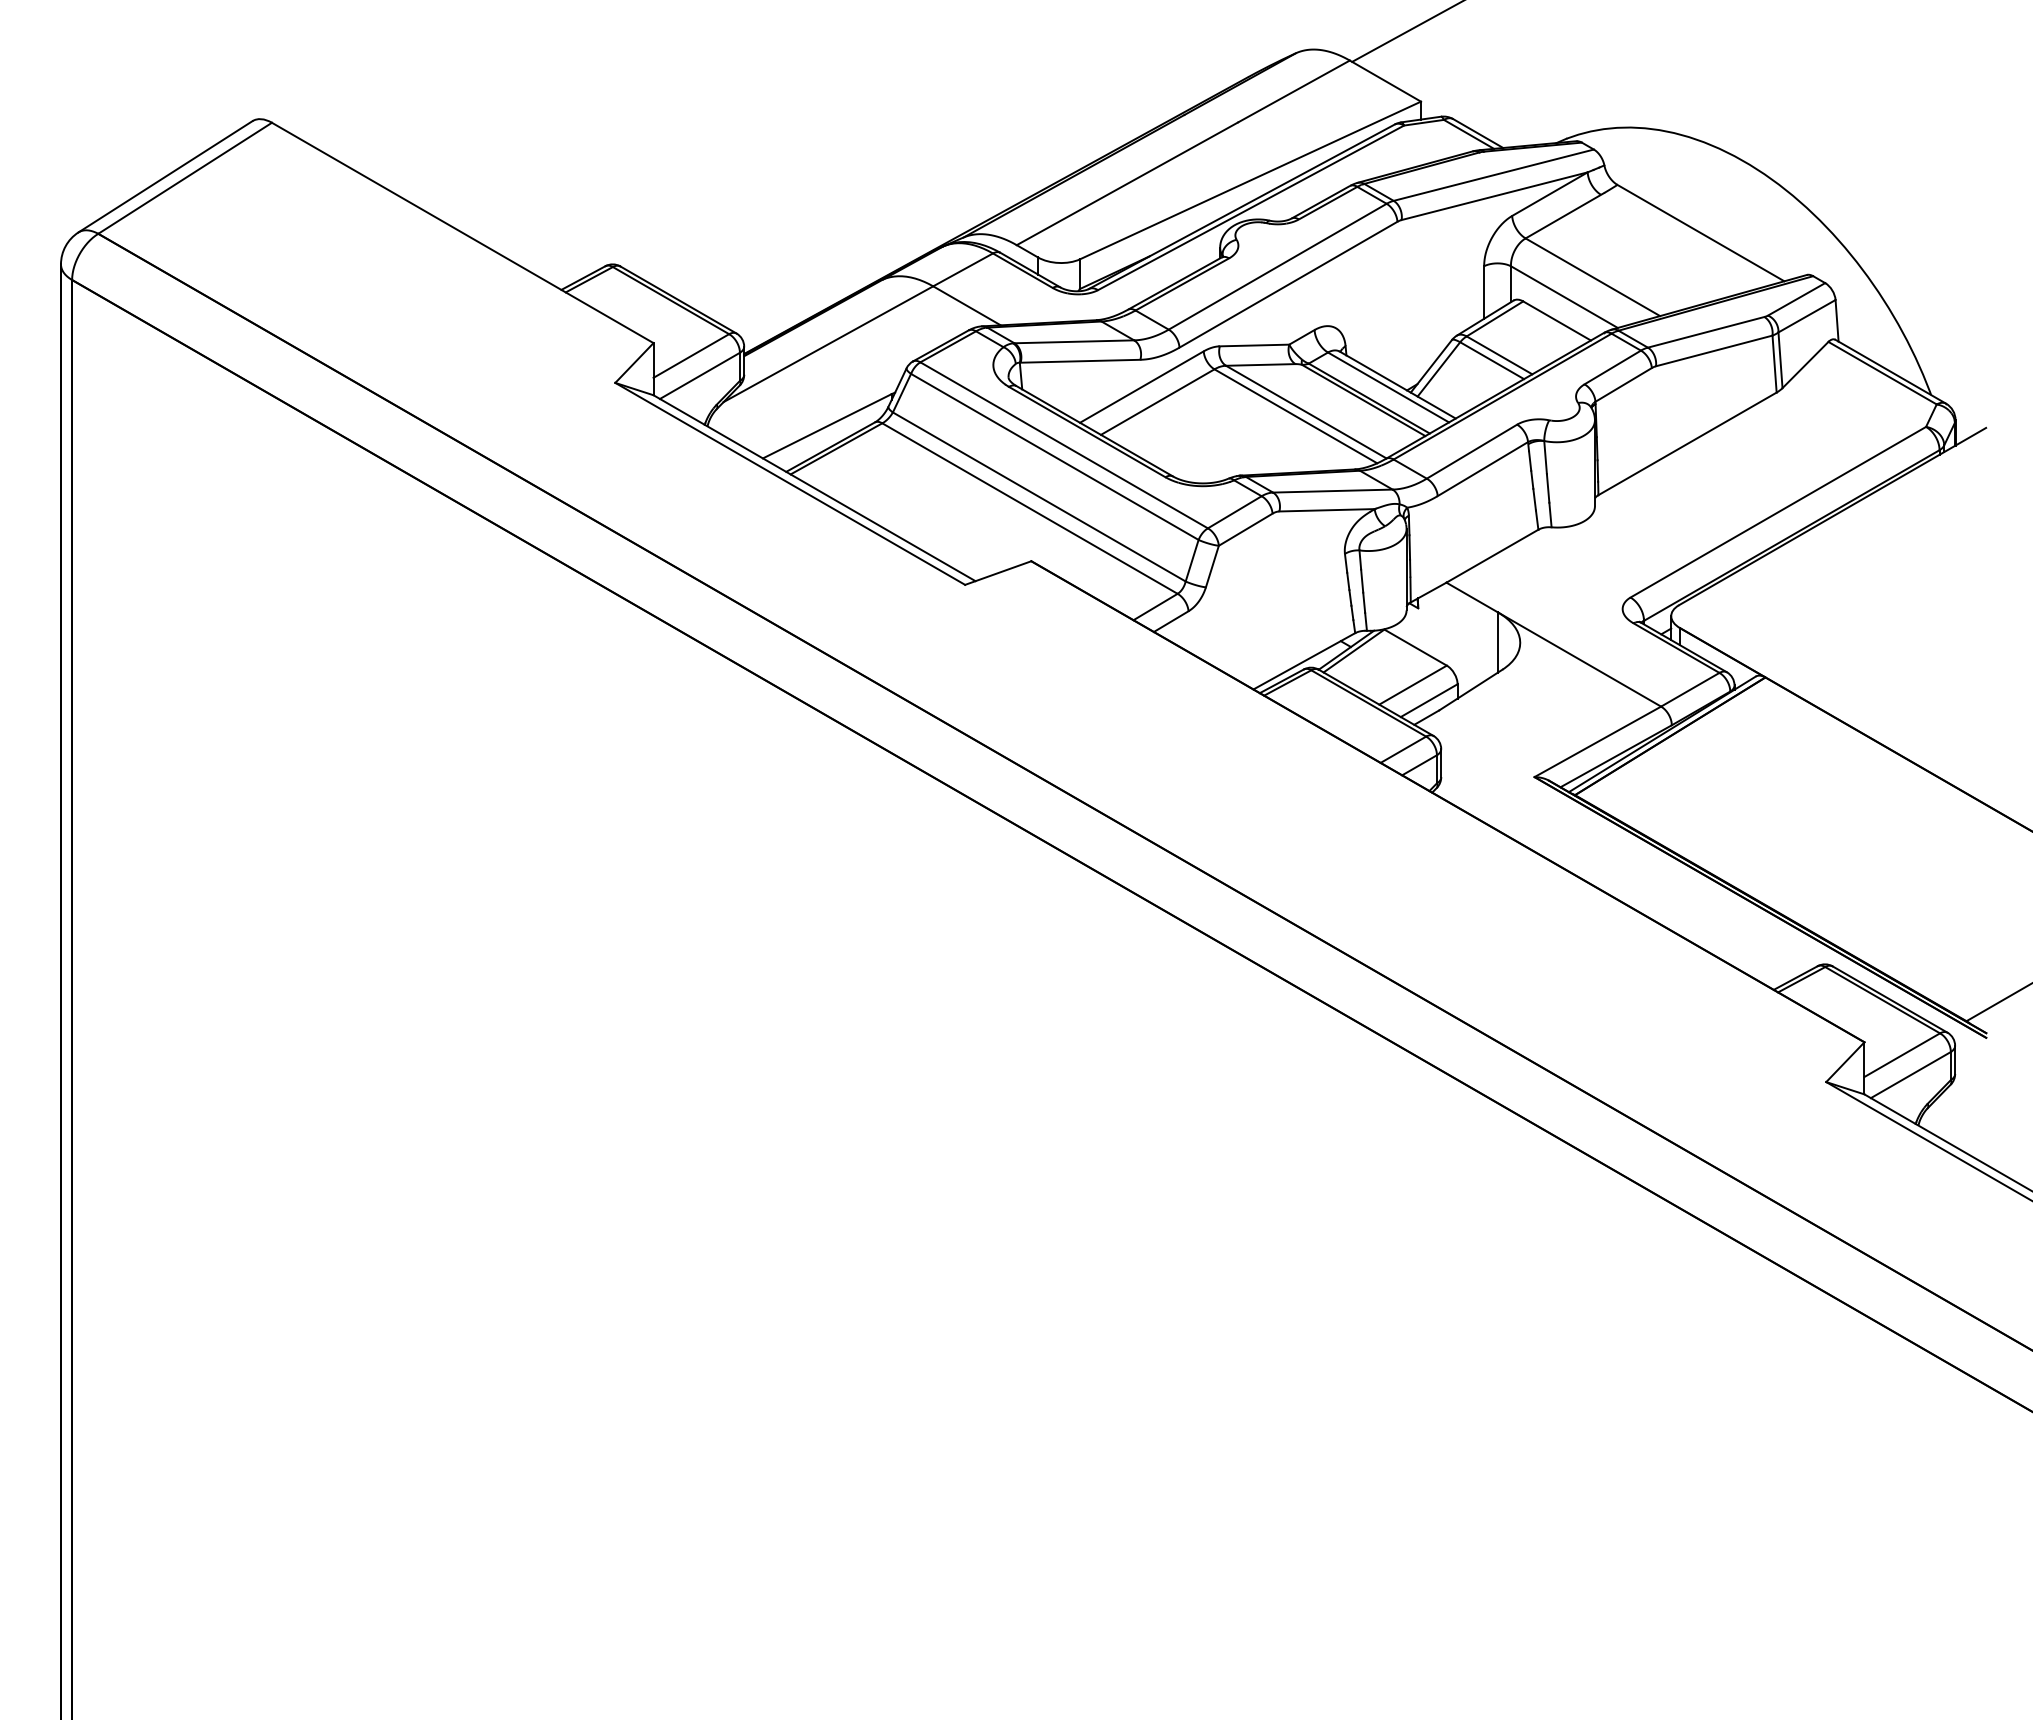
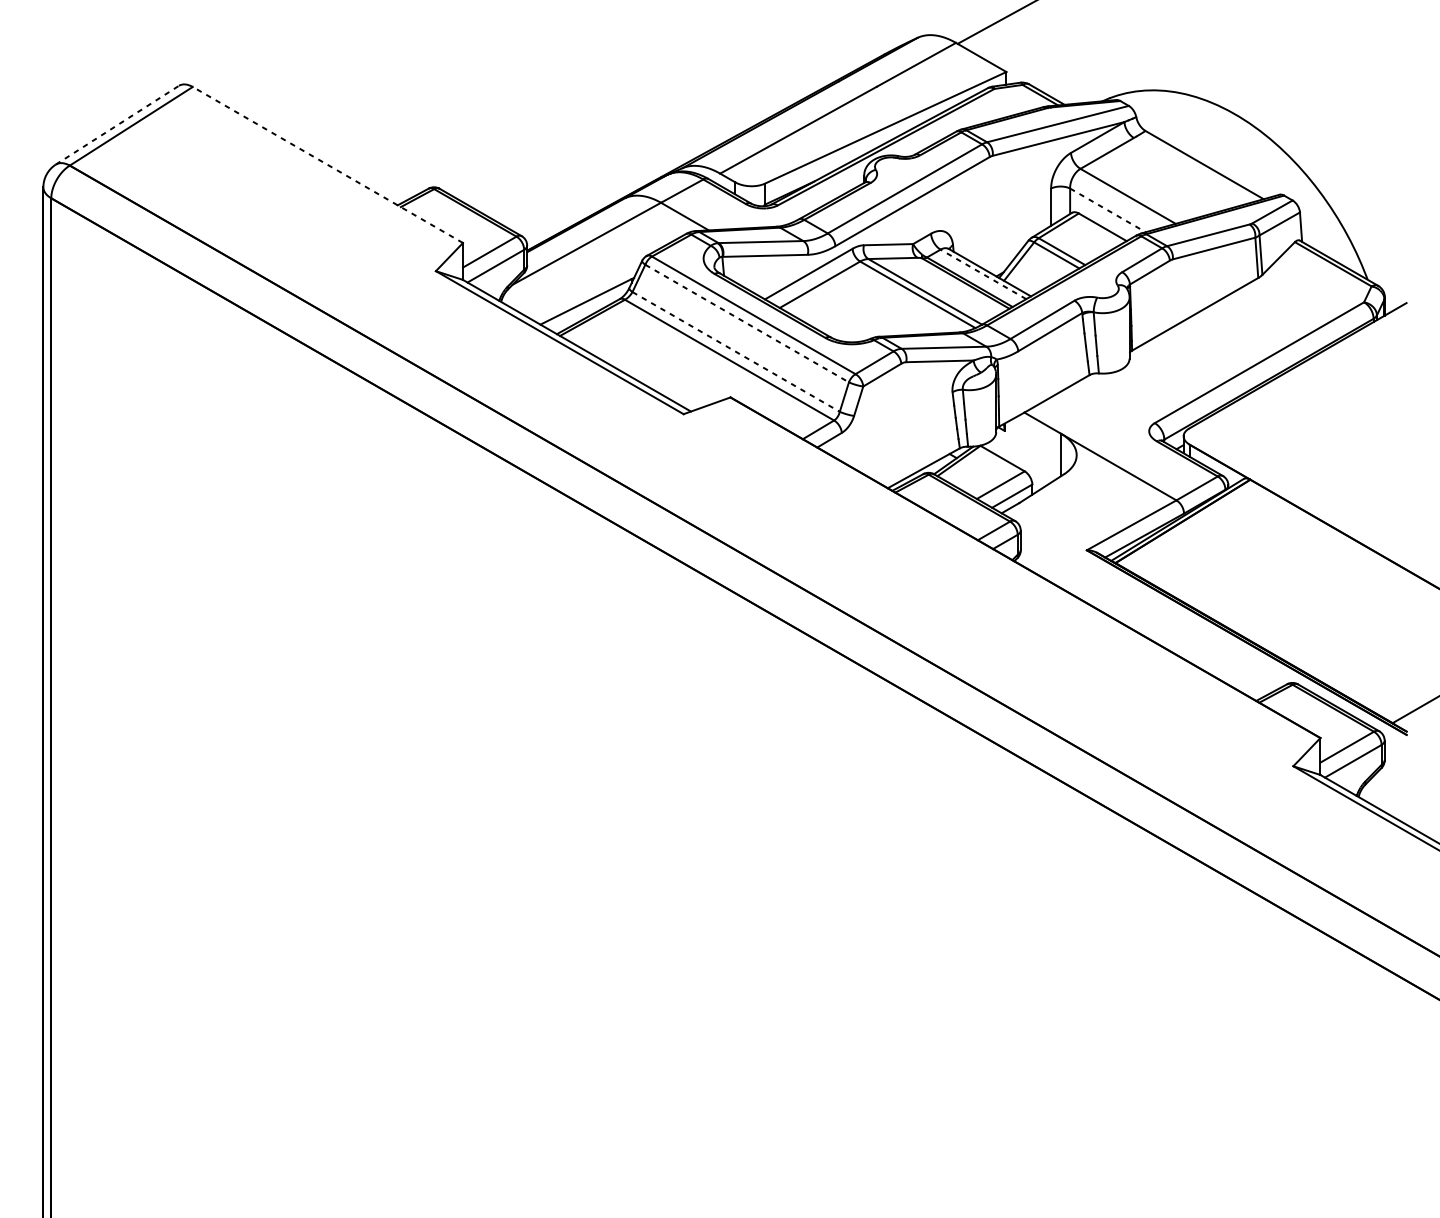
line: (165, 176) -> (117, 125), solid -> dashed
line: (462, 232) -> (327, 164), solid -> dashed
line: (1564, 297) -> (1108, 210), solid -> dashed
line: (1388, 387) -> (983, 274), solid -> dashed
line: (1055, 457) -> (747, 323), solid -> dashed
line: (1039, 497) -> (736, 352), solid -> dashed

